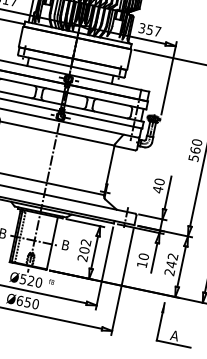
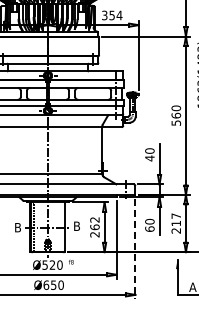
text: (157, 31) -> (119, 15), 357 -> 354
text: (84, 249) -> (94, 226), 202 -> 262
text: (171, 260) -> (175, 219), 242 -> 217
text: (141, 263) -> (149, 228), 10 -> 60
line: (122, 281) -> (135, 248), solid -> dashed

